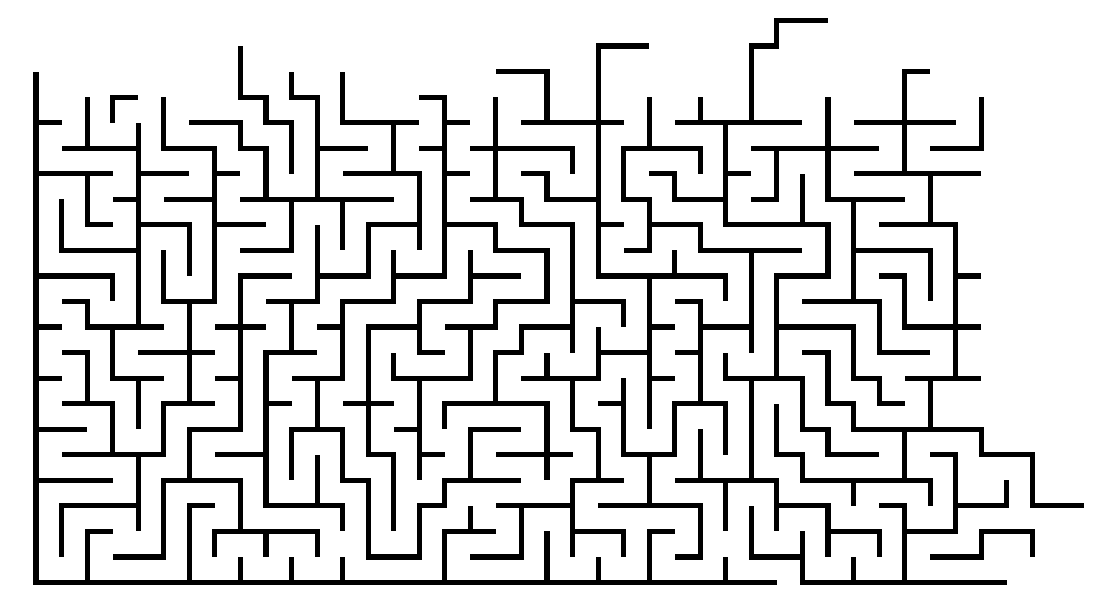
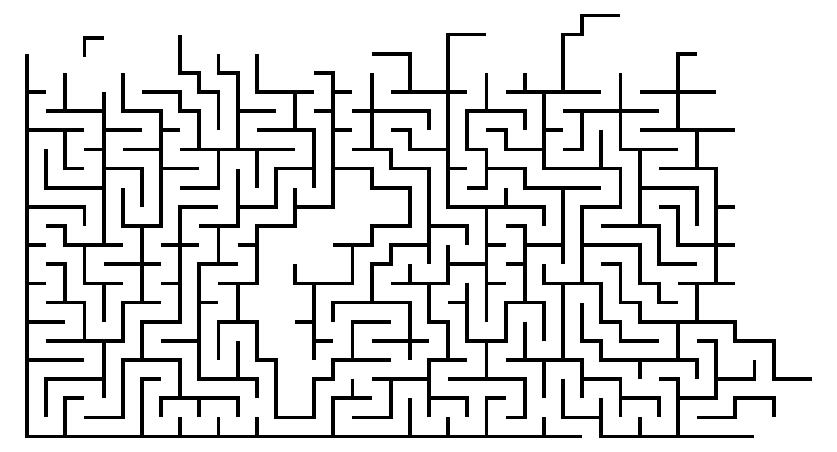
line: (124, 99) -> (93, 39), moved
line: (978, 123) -> (733, 92), removed
part: (431, 354) -> (323, 265), removed

